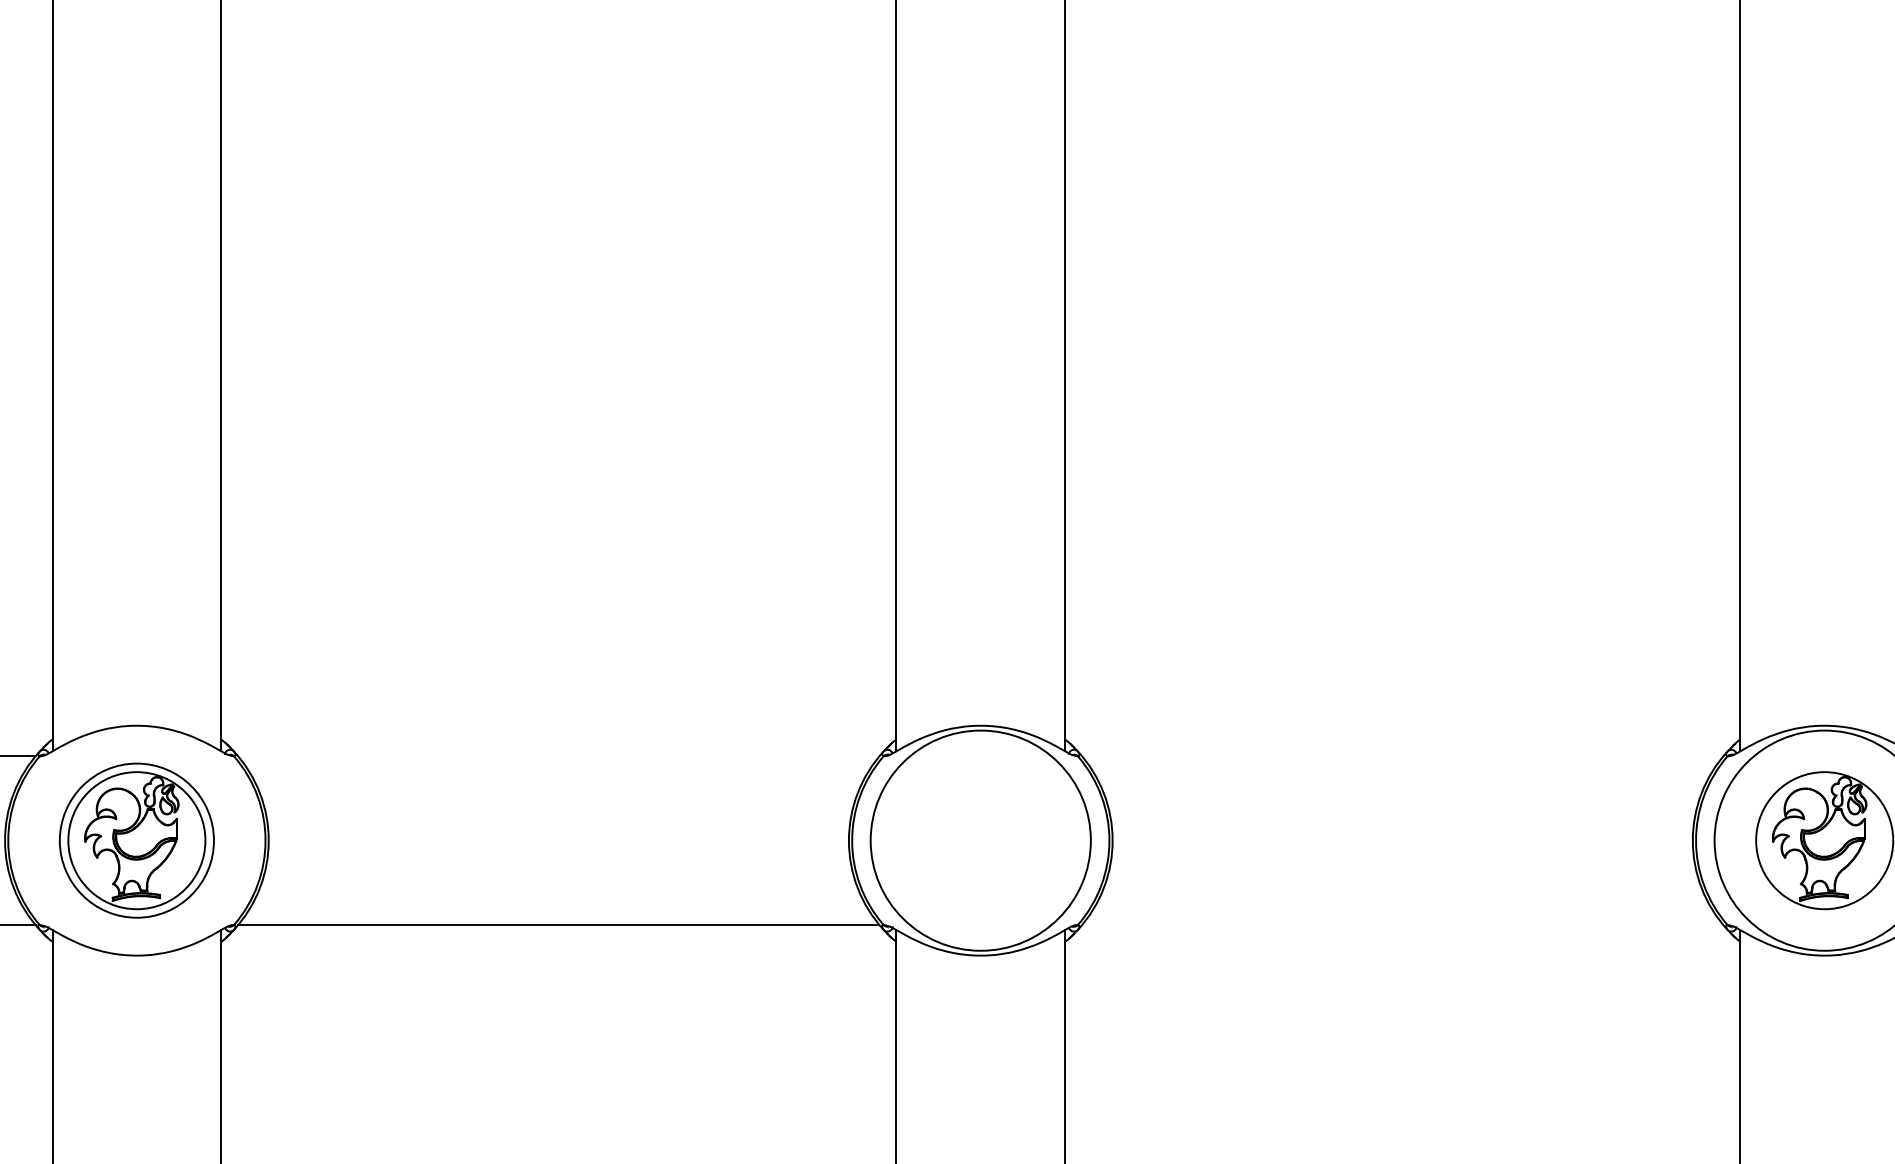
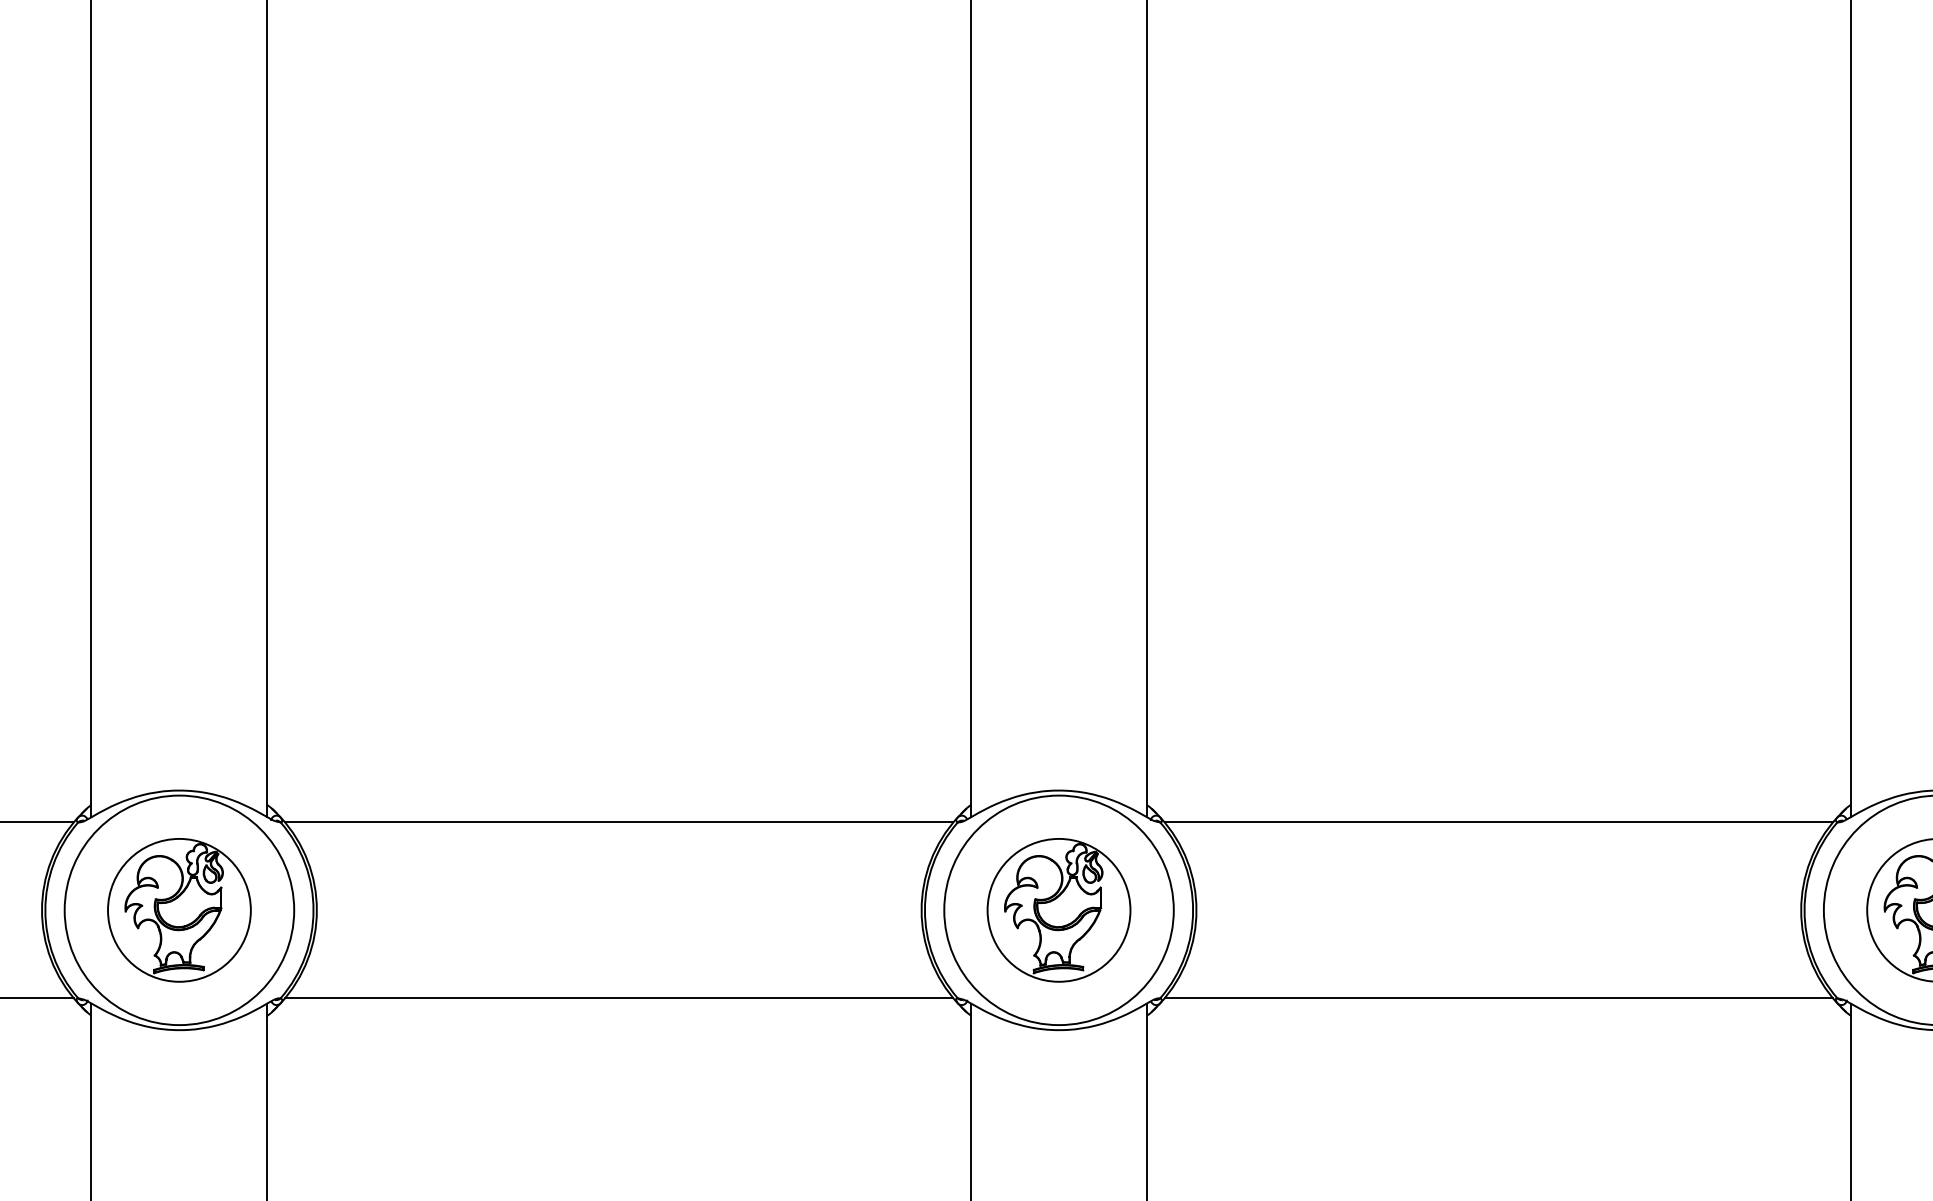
line: (558, 756) -> (618, 822), added
line: (1402, 756) -> (1498, 822), added
circle: (136, 840) -> (179, 910), size x1.43
part: (980, 840) -> (1058, 910), added
line: (1402, 925) -> (1498, 998), added

